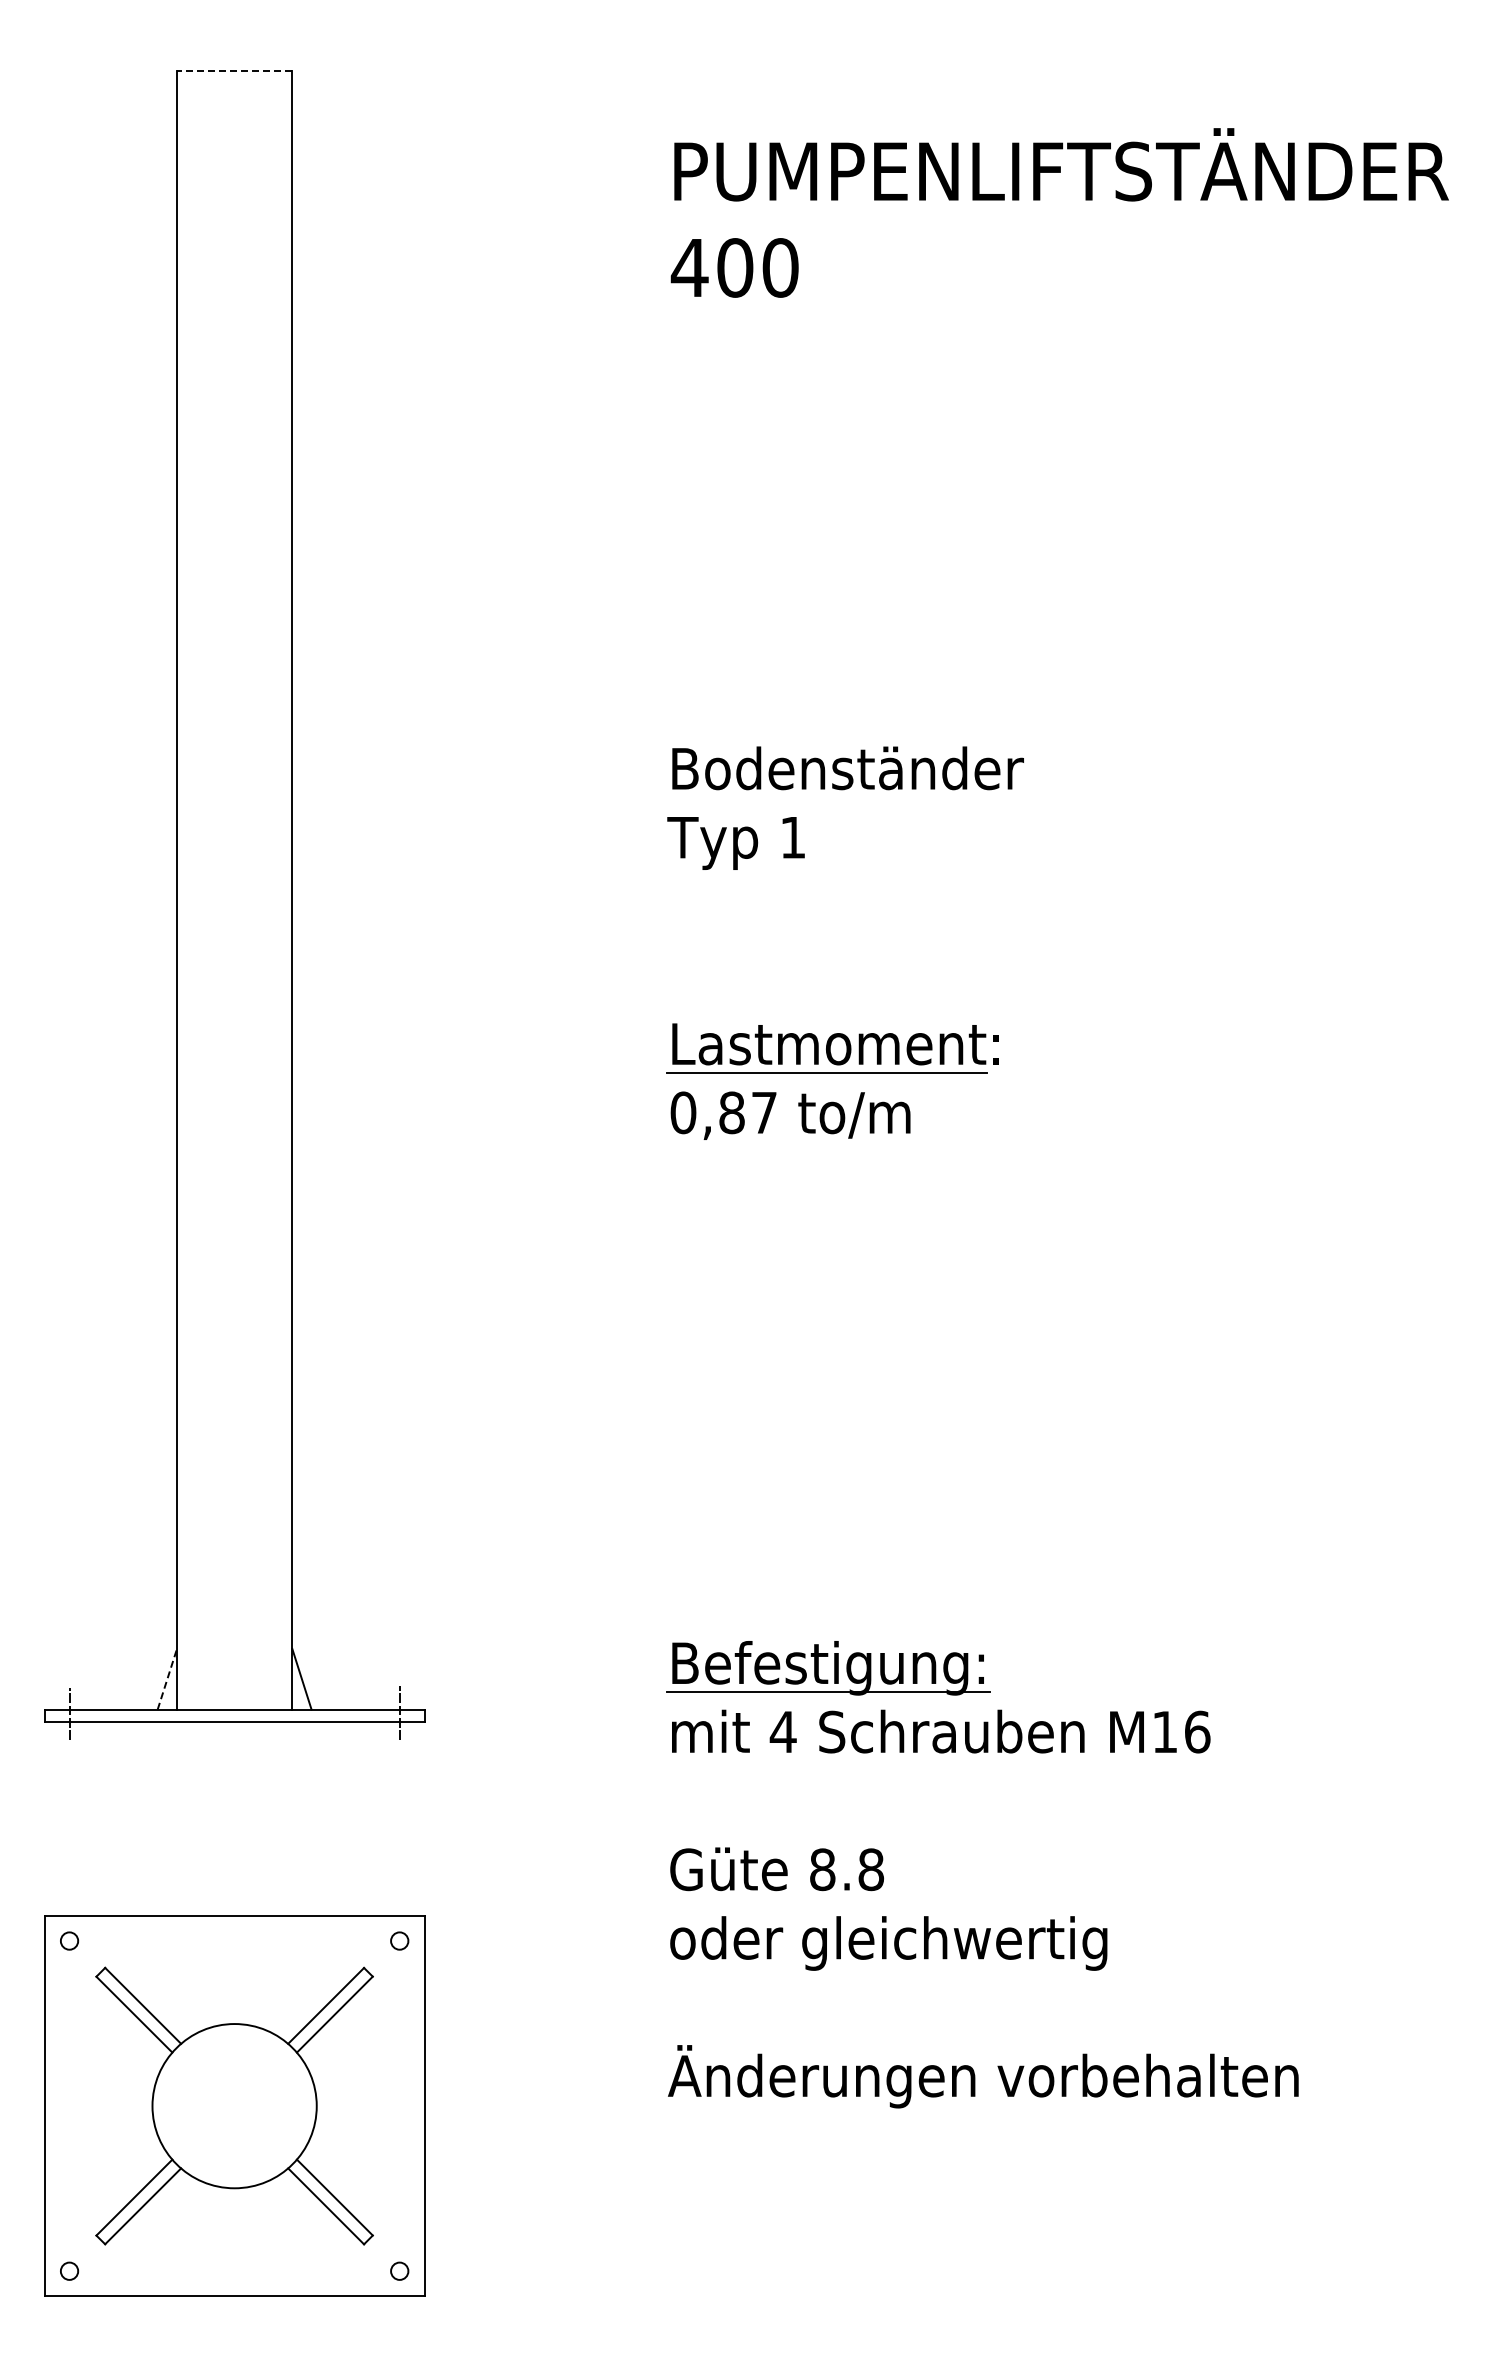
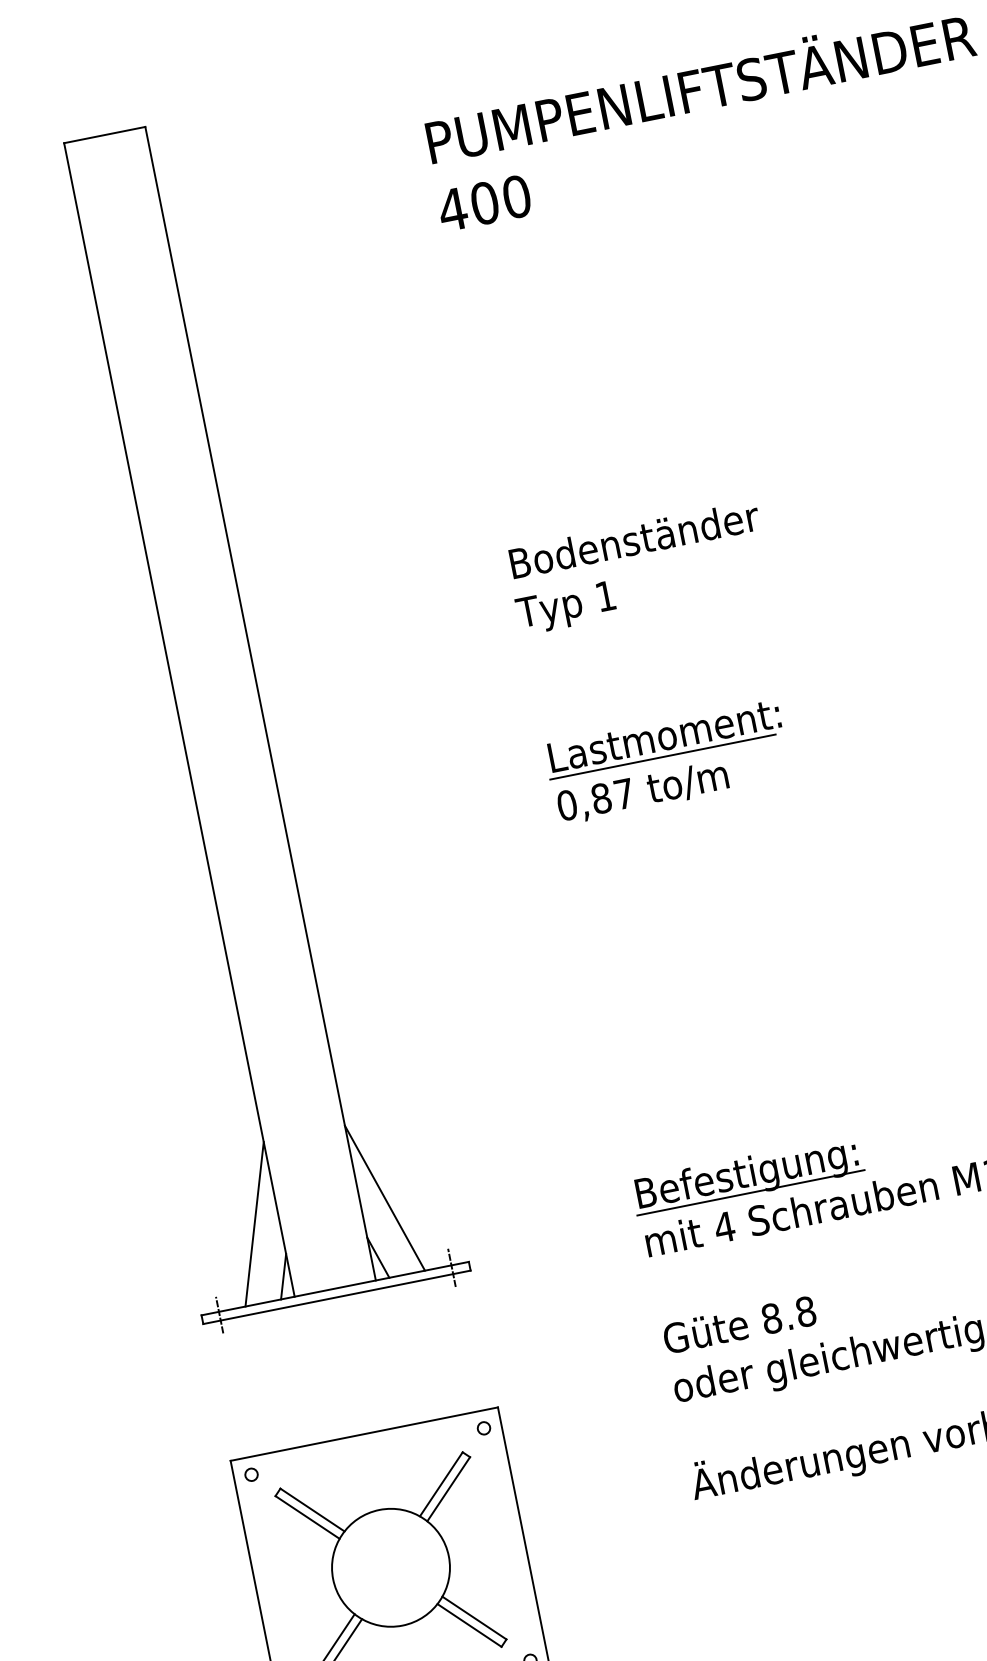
line: (234, 70) -> (104, 134), dashed -> solid
line: (142, 1599) -> (254, 1224), added
line: (327, 1599) -> (385, 1198), added
line: (167, 1679) -> (283, 1276), dashed -> solid

